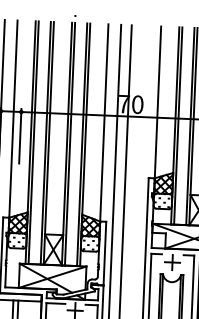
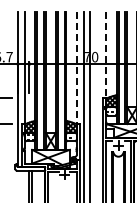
line: (157, 104) -> (106, 56), solid -> dashed
line: (103, 125) -> (76, 69), solid -> dashed

